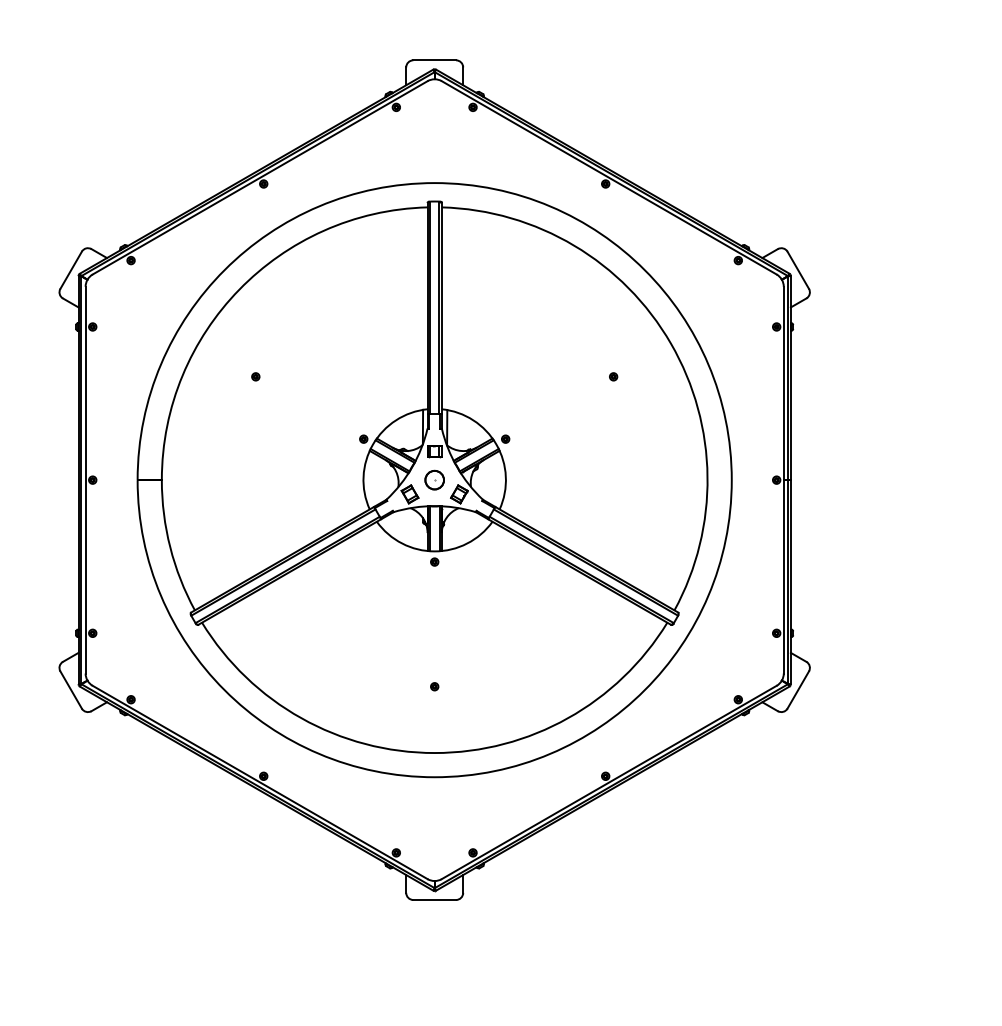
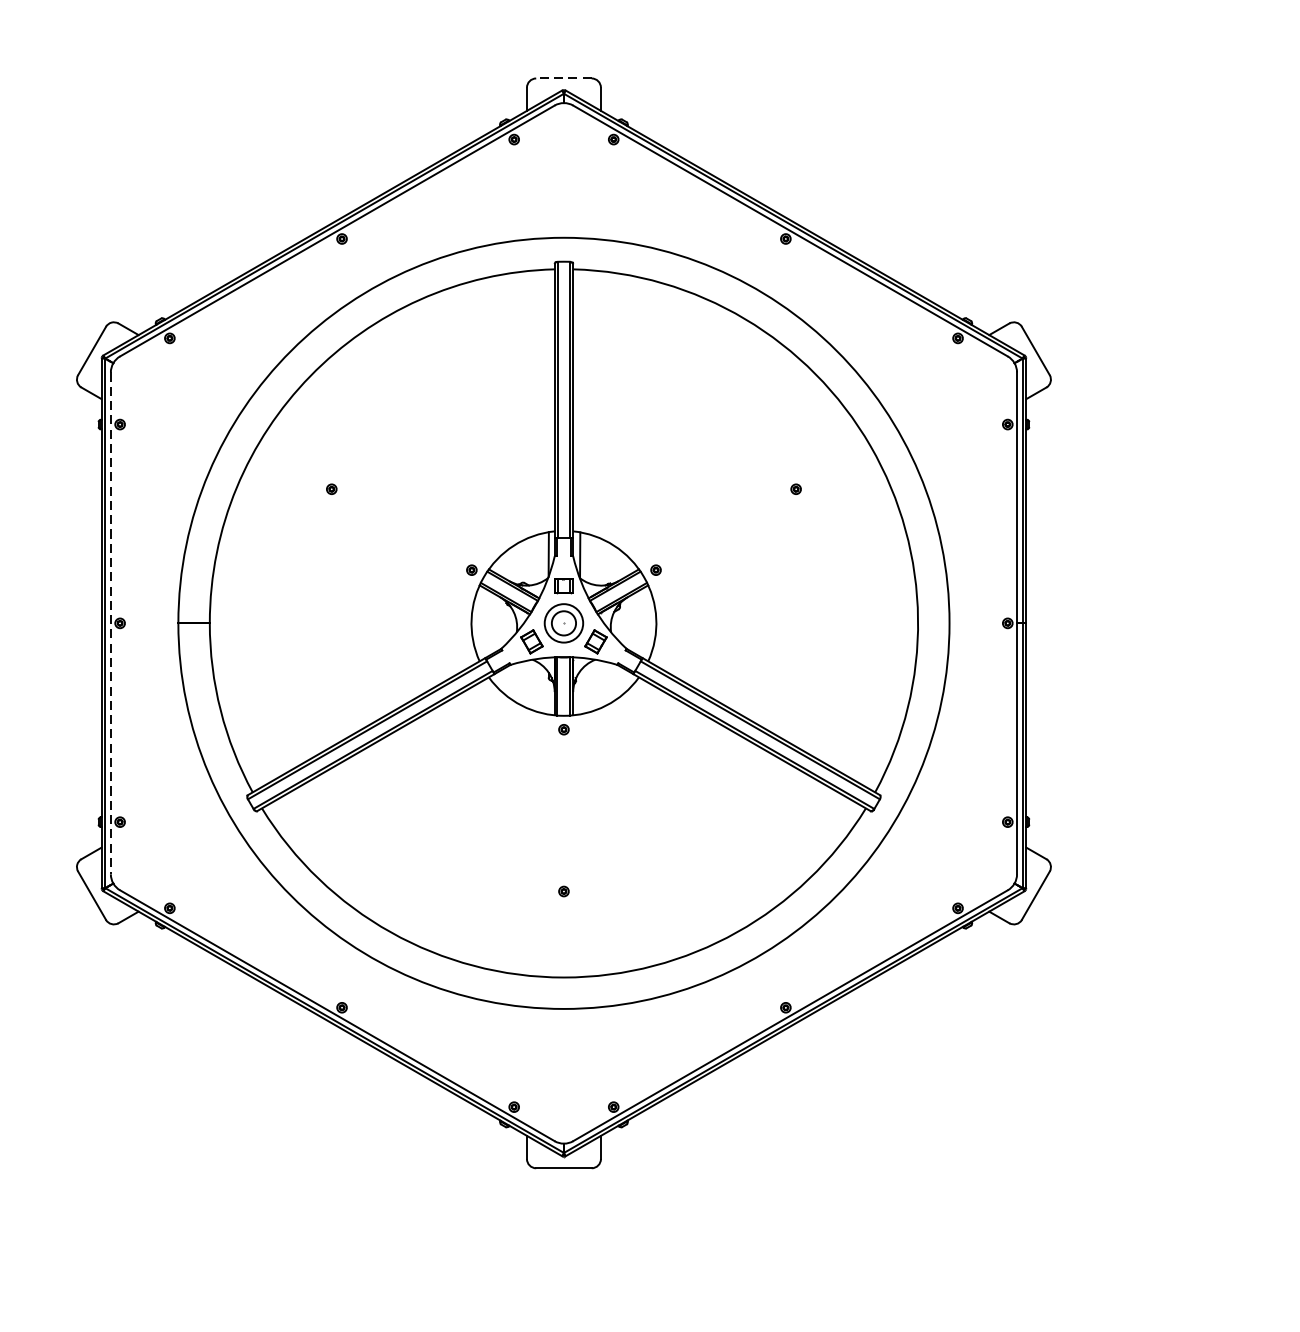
line: (434, 60) -> (563, 78), solid -> dashed
circle: (434, 479) -> (563, 622), size x1.6
line: (85, 480) -> (110, 623), solid -> dashed

